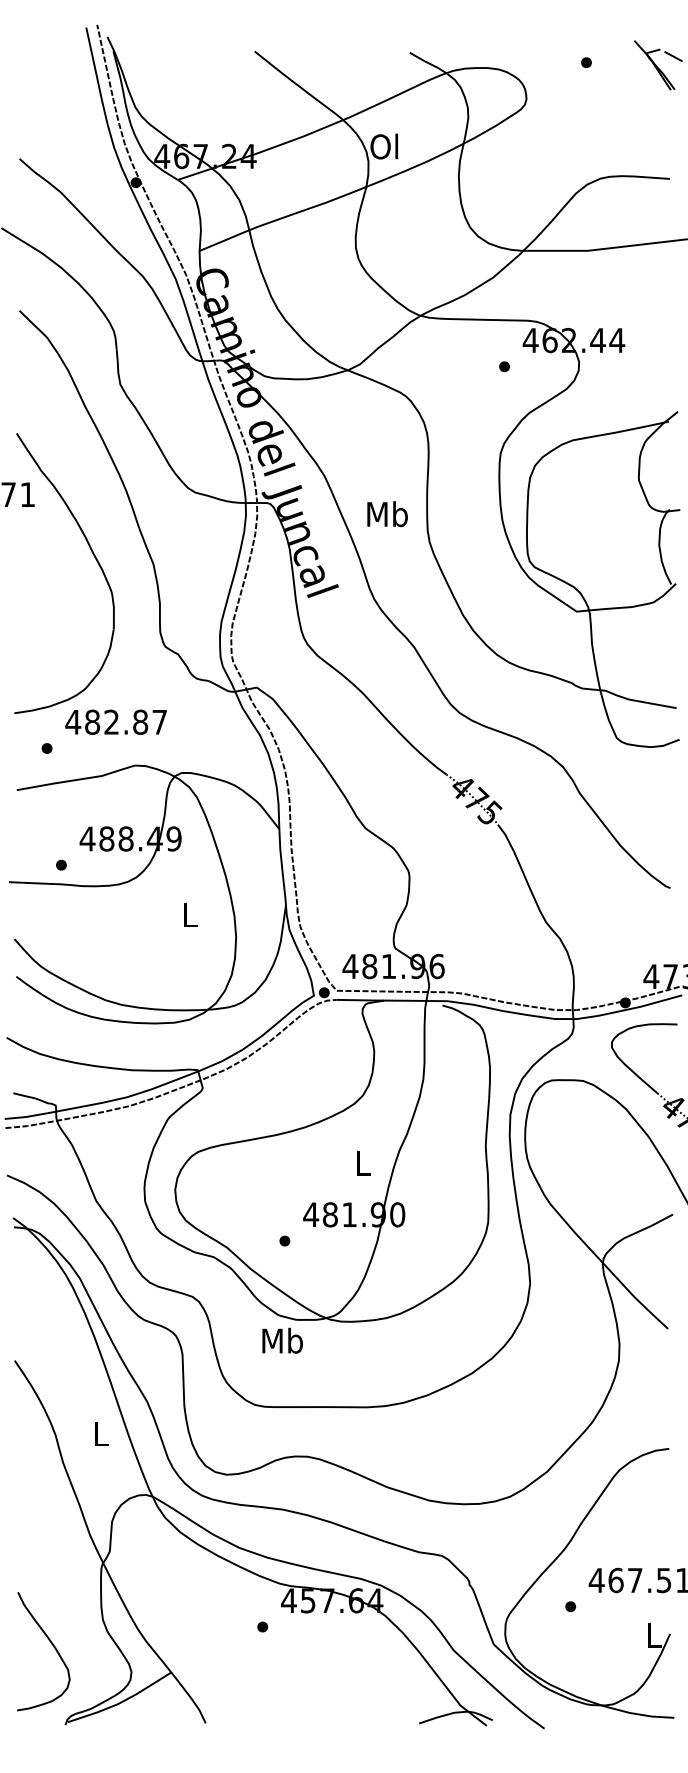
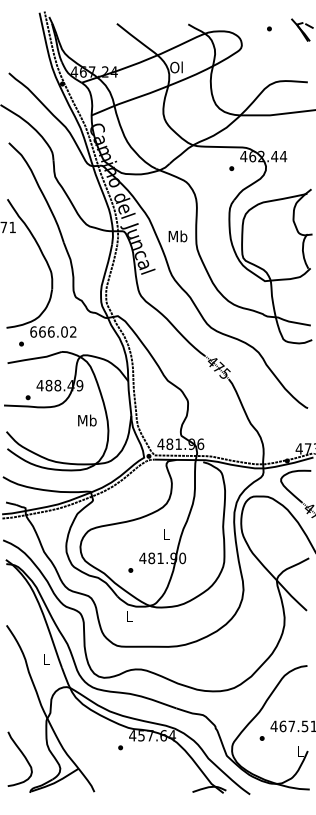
text: (114, 721) -> (52, 331), 482.87 -> 666.02
text: (190, 914) -> (87, 420), L -> Mb
text: (281, 1341) -> (129, 616), Mb -> L

